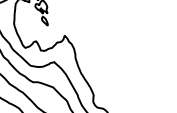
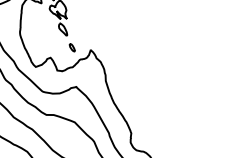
part: (50, 33) -> (71, 47), added

